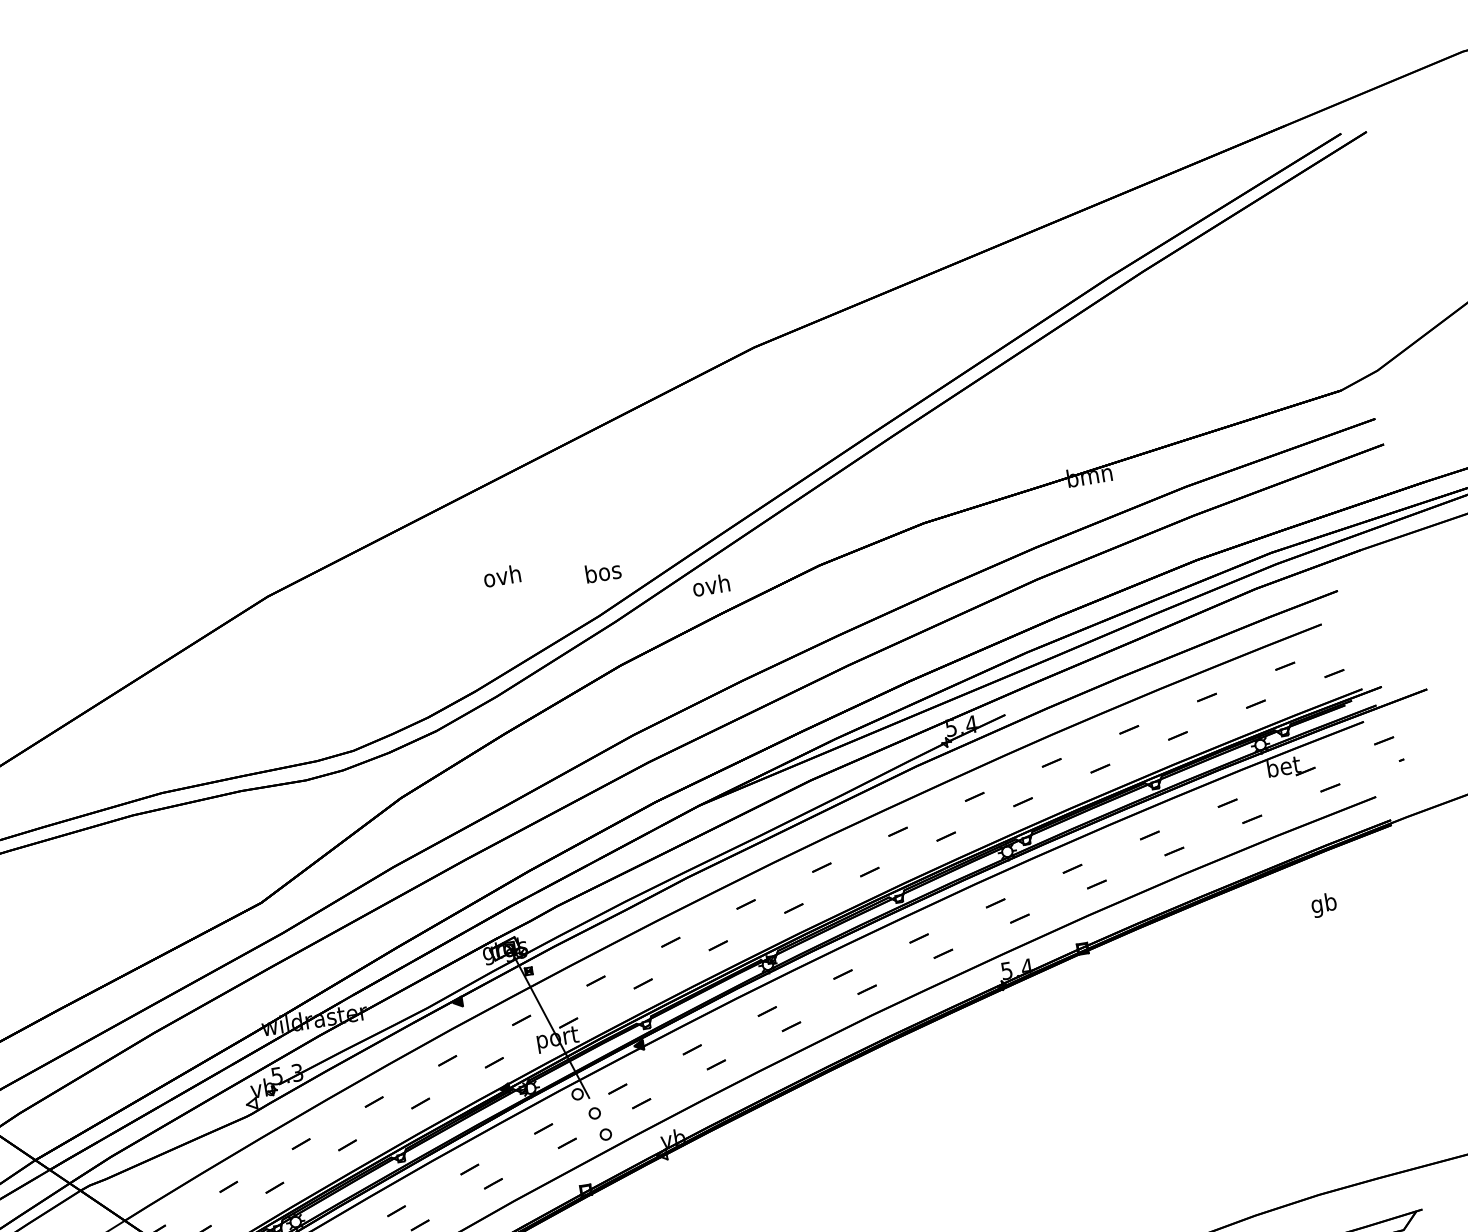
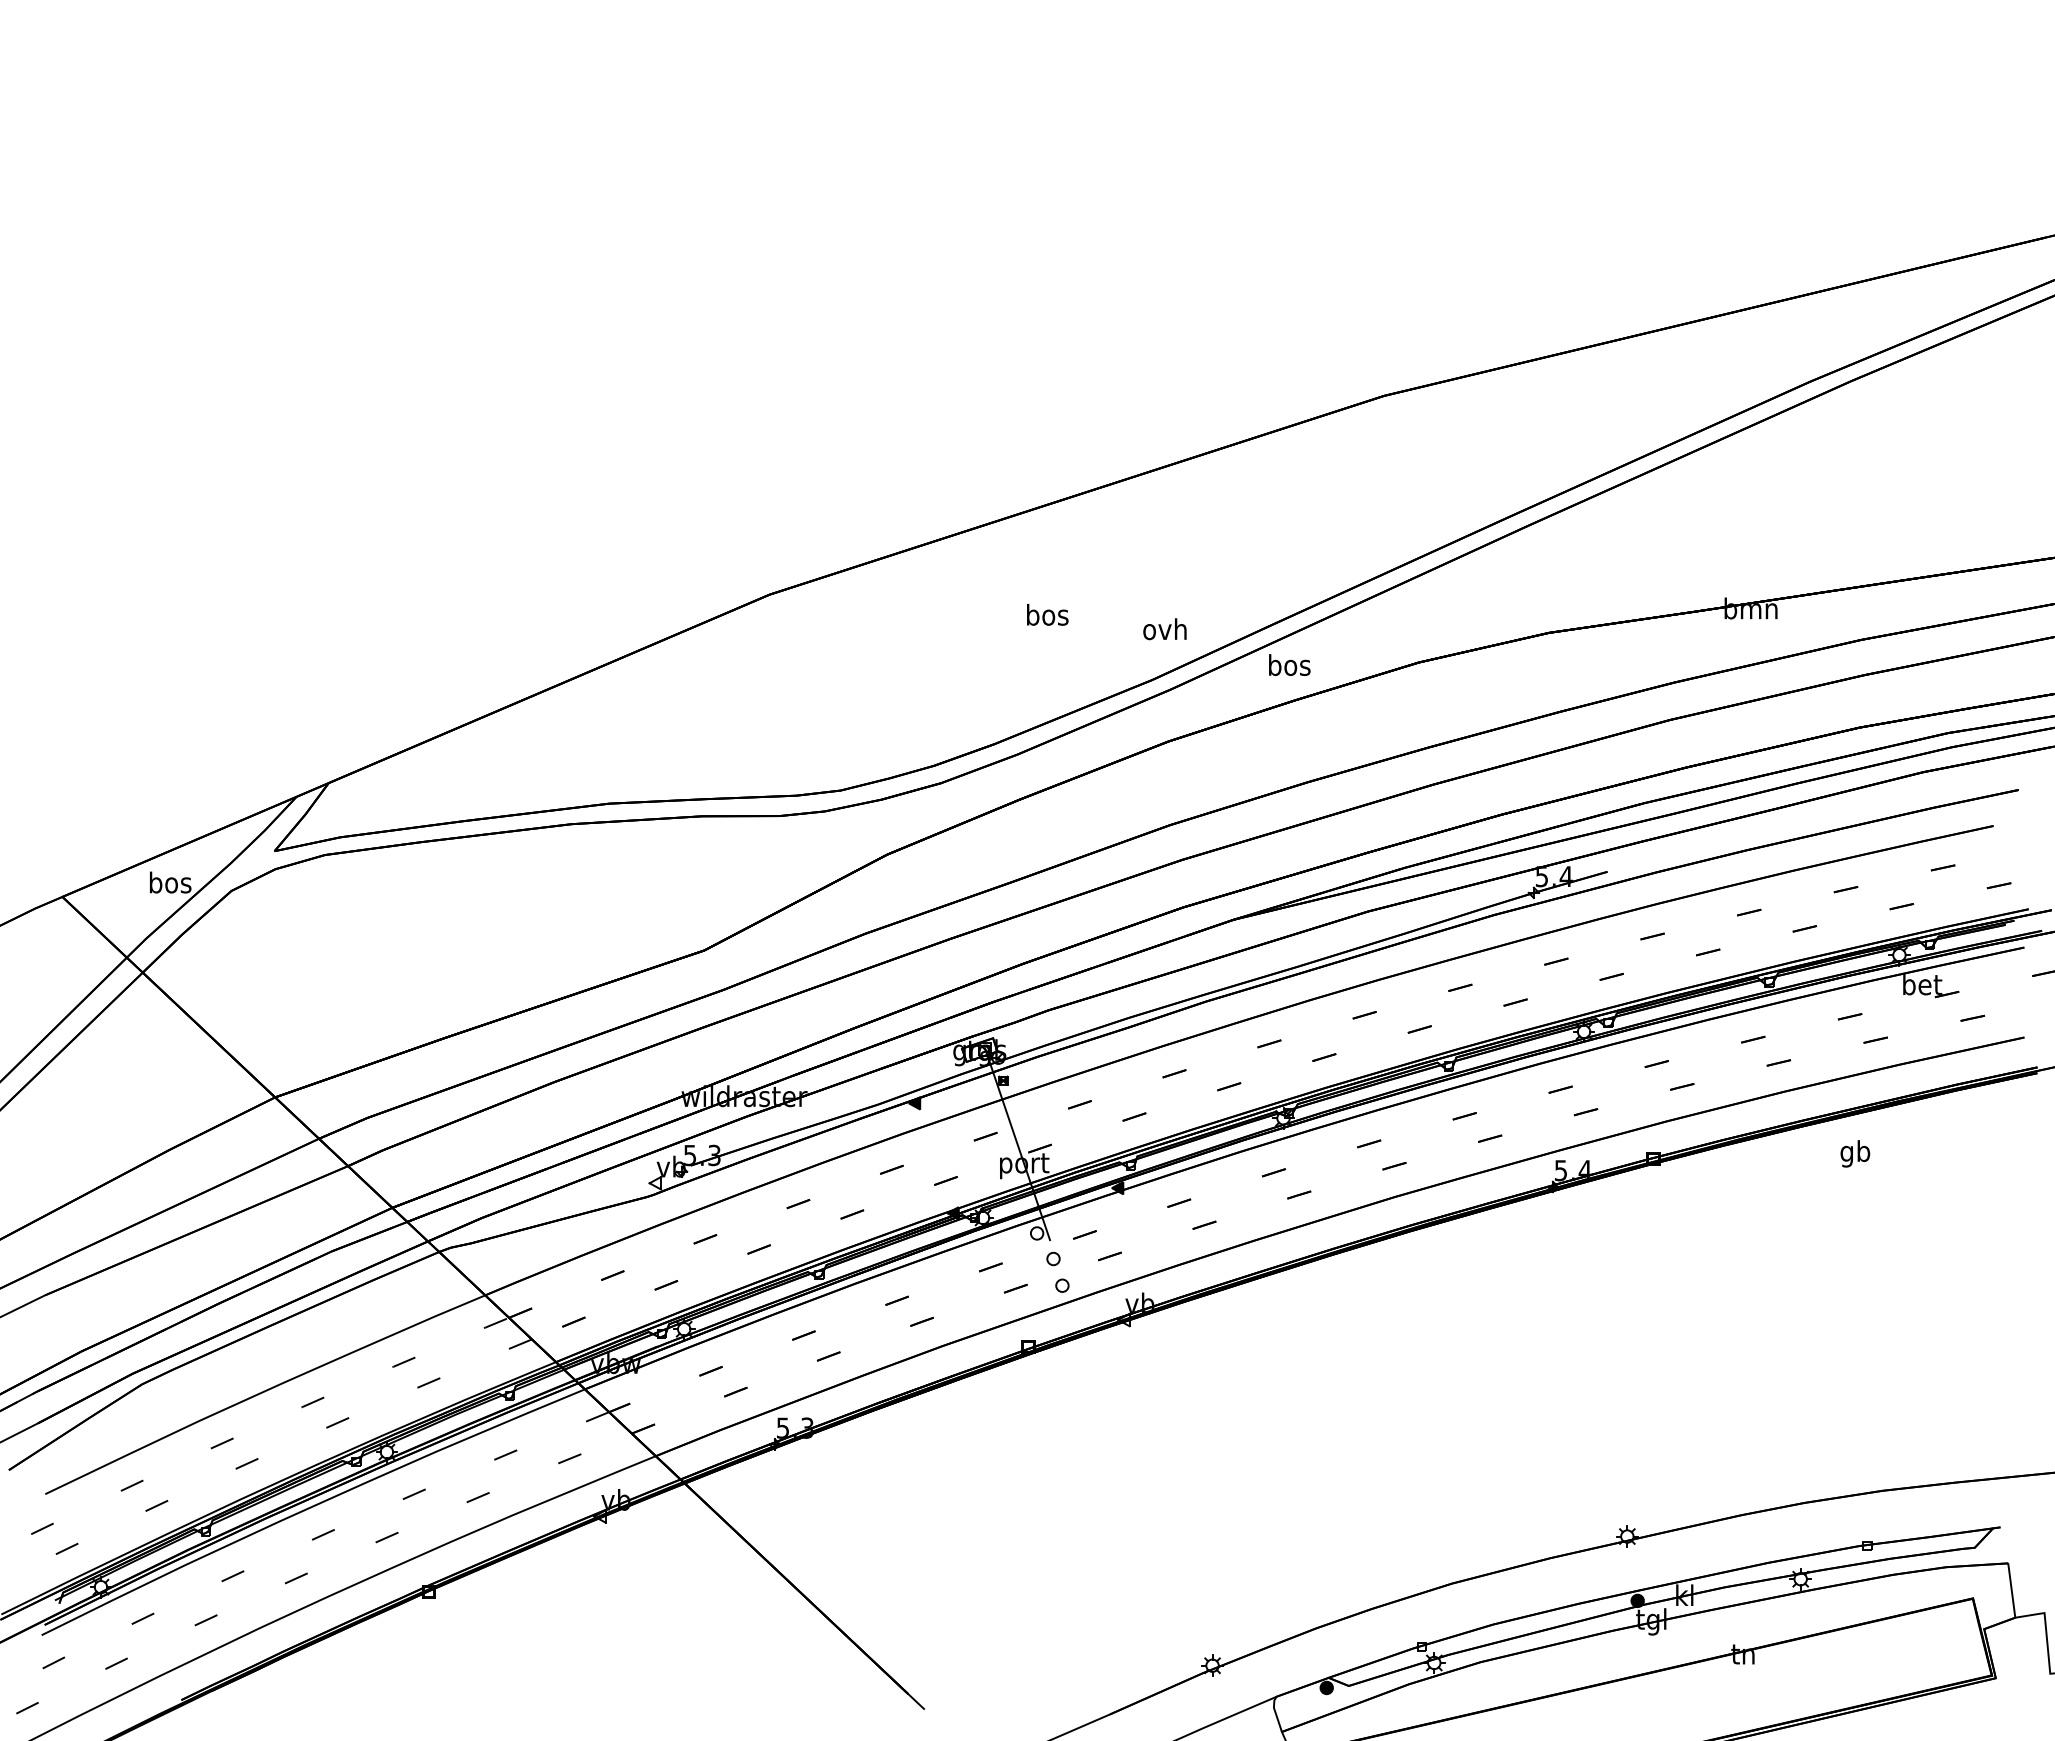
text: (602, 572) -> (1164, 629), bos -> ovh
text: (501, 575) -> (1046, 614), ovh -> bos
text: (710, 585) -> (1288, 665), ovh -> bos
text: (1324, 904) -> (1855, 1153), moved

